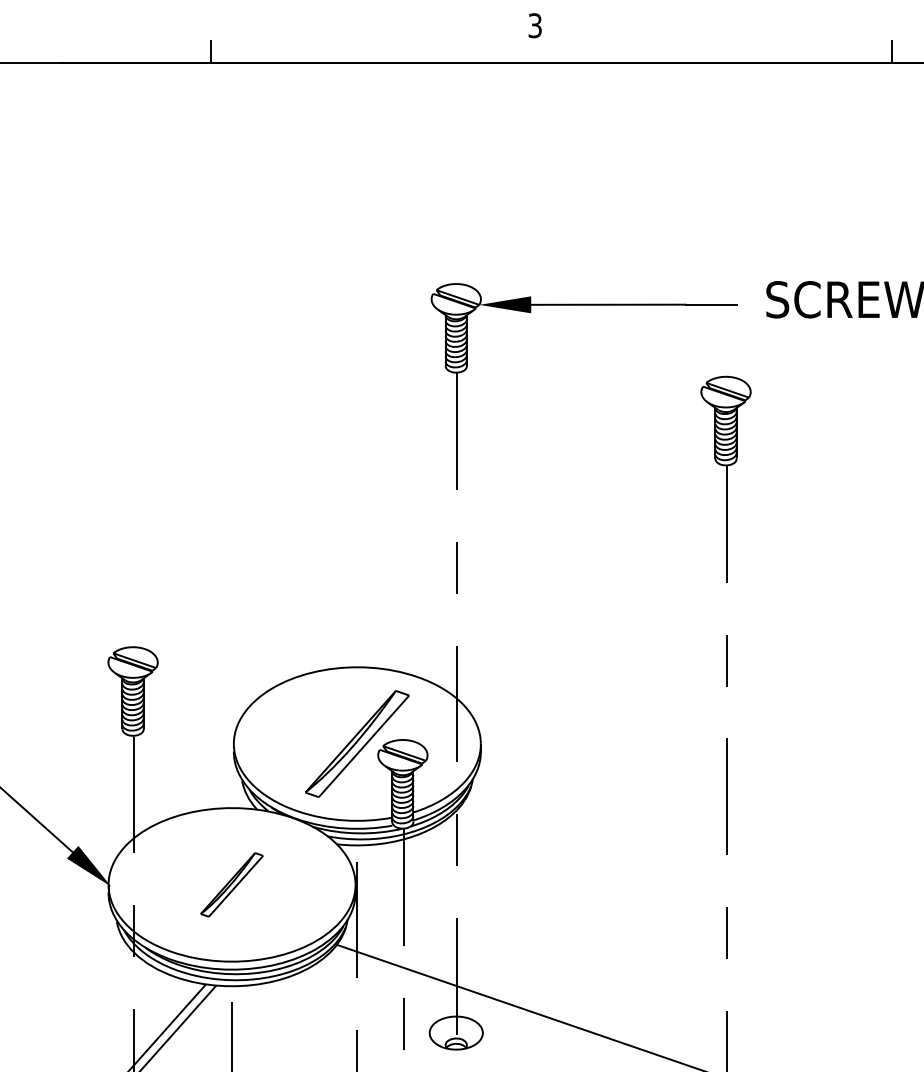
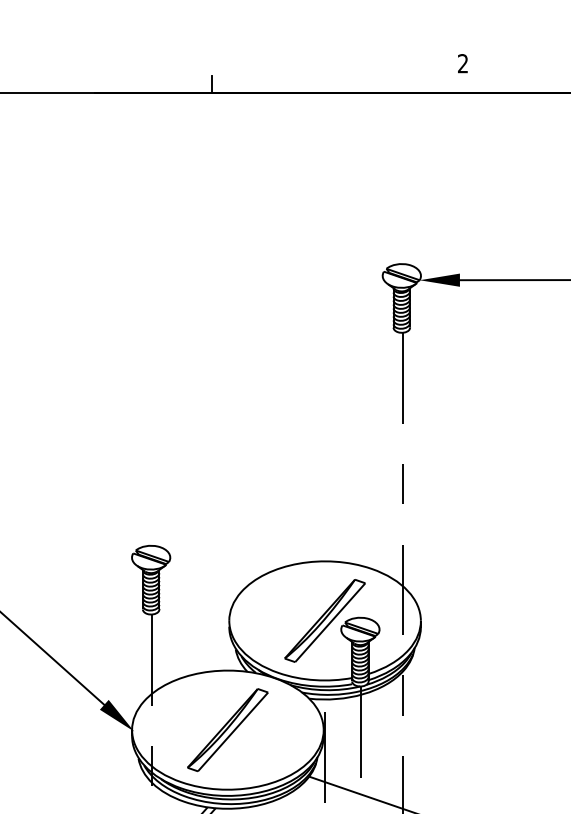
text: (534, 25) -> (462, 63), 3 -> 2
part: (231, 884) -> (227, 729), size x1.67

